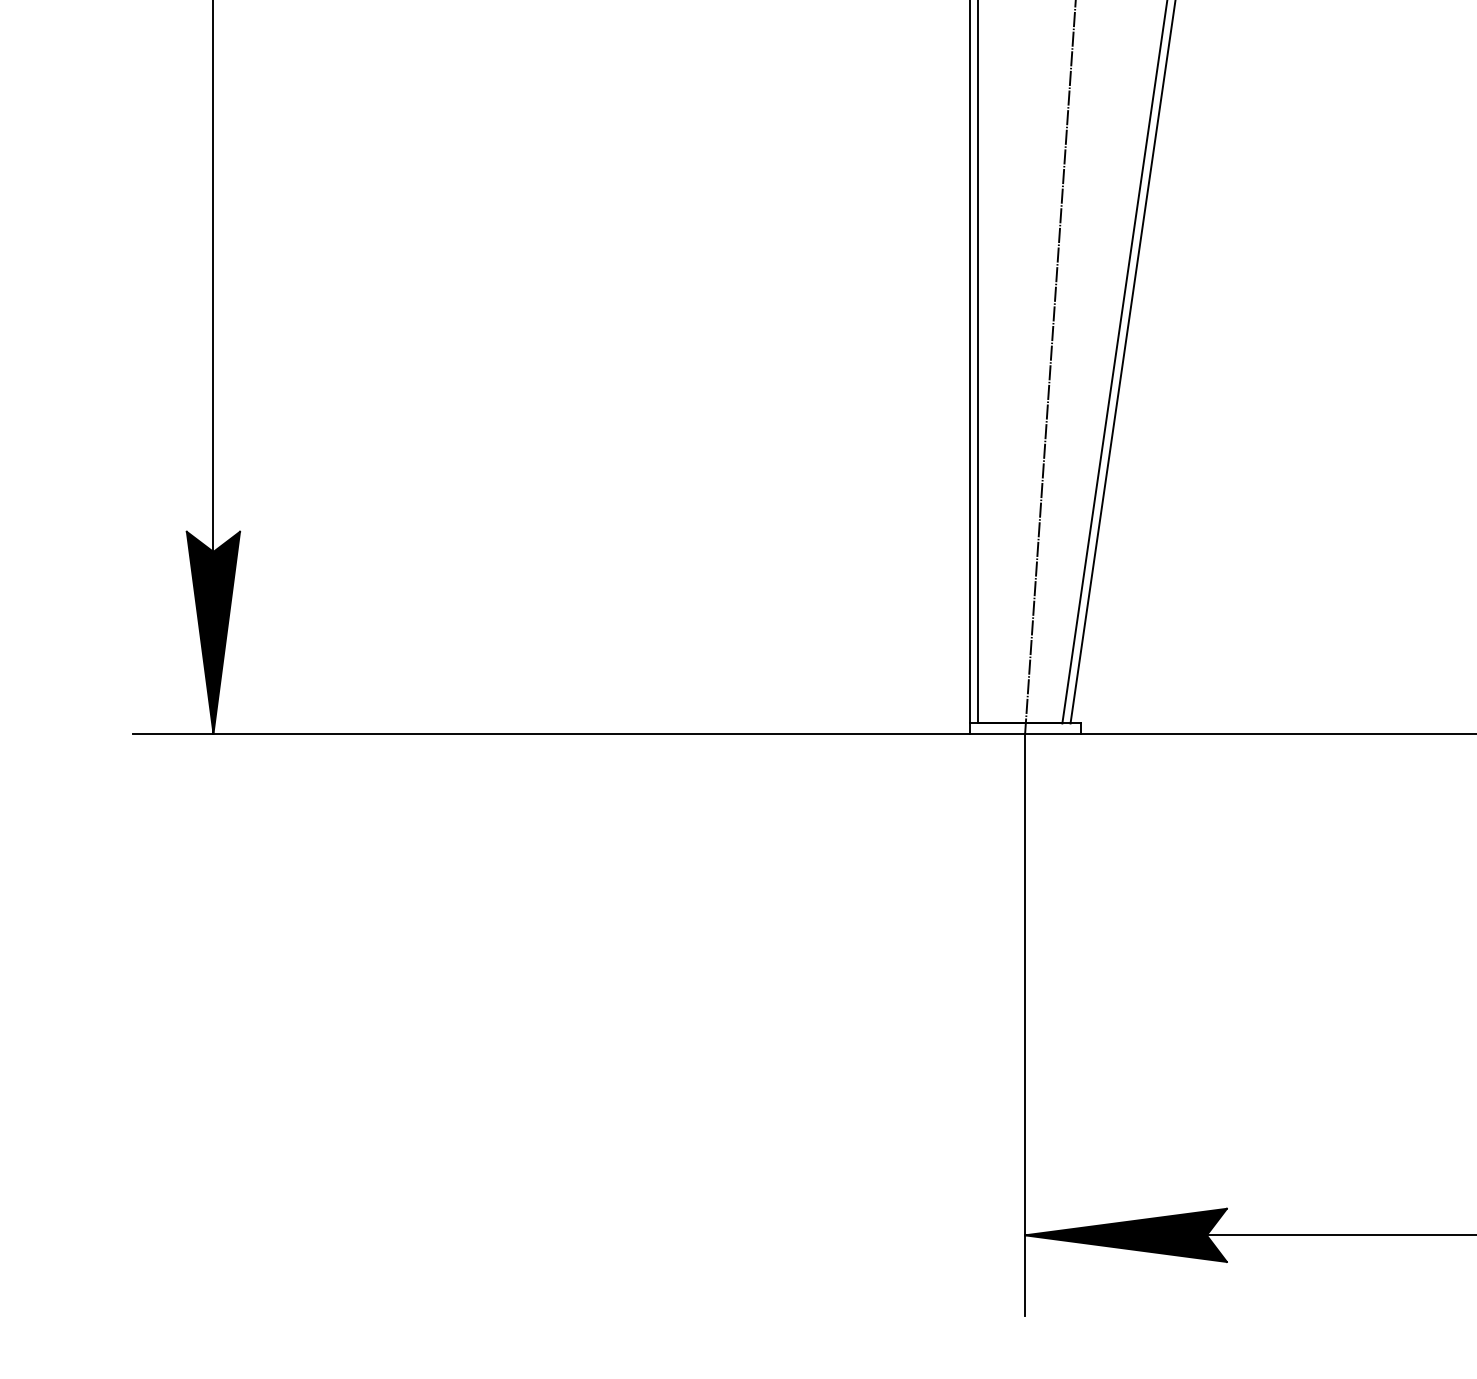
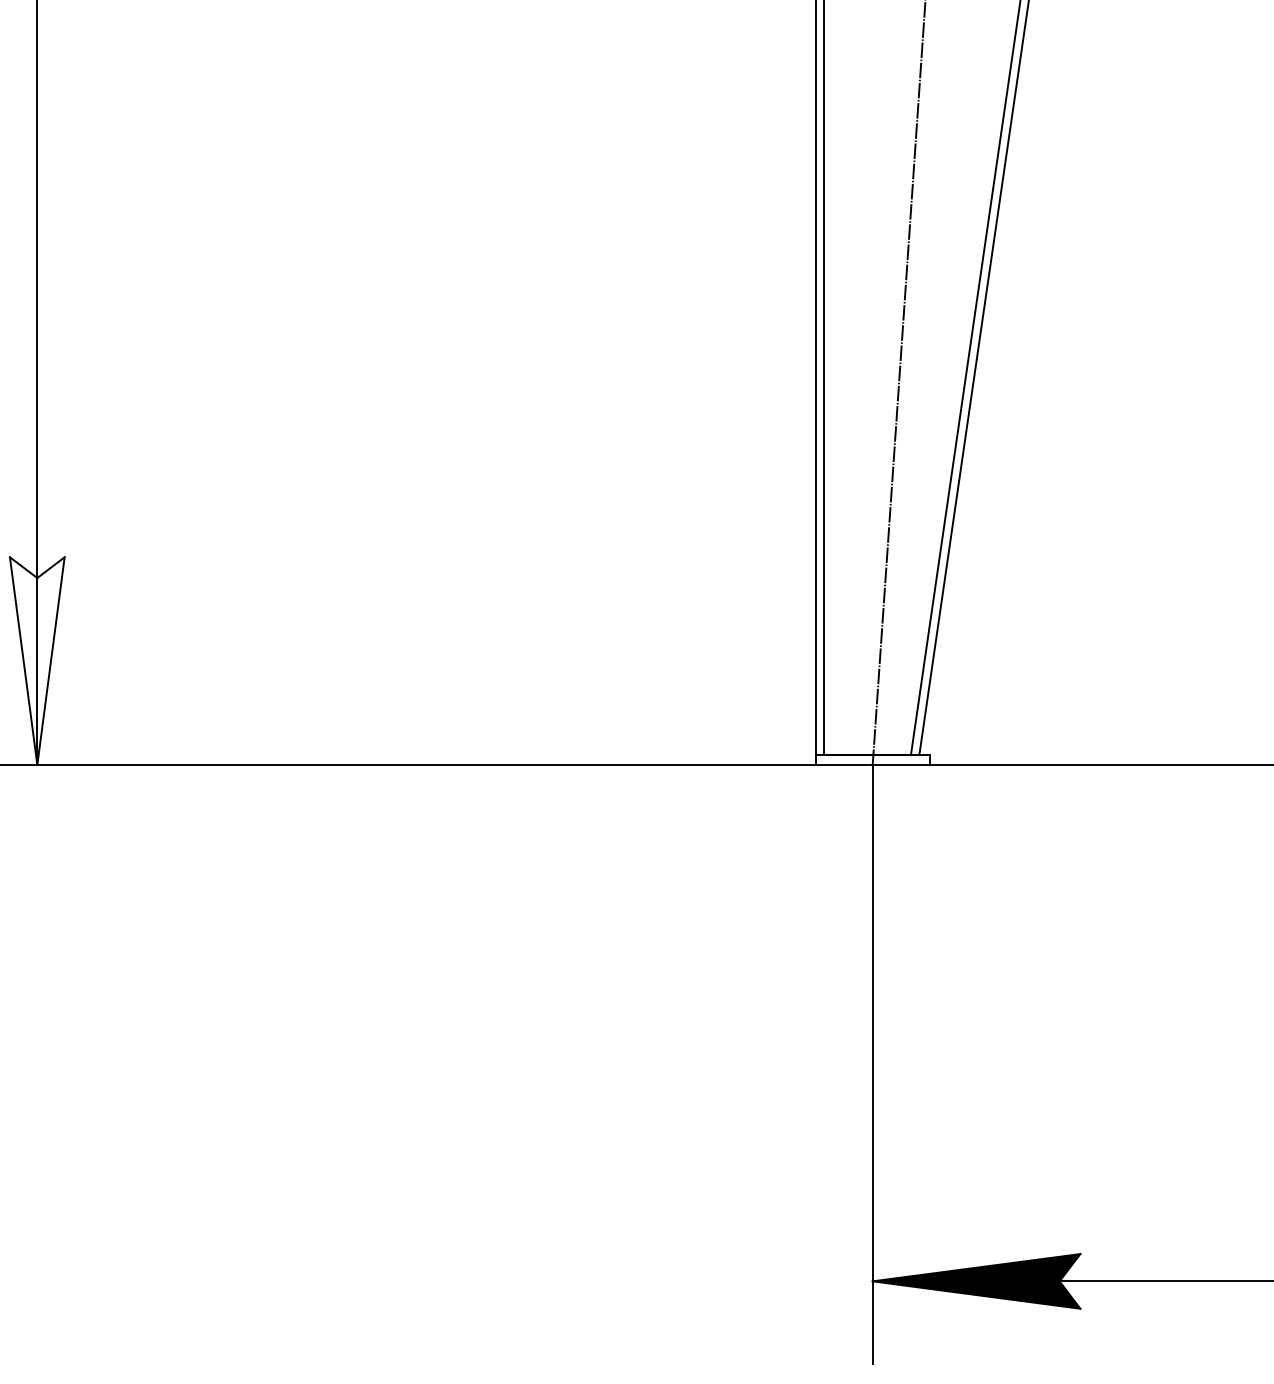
fill: (213, 632) -> (37, 660), removed

